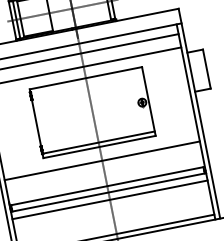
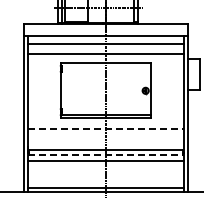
line: (102, 160) -> (106, 129), solid -> dashed
line: (109, 192) -> (106, 154), solid -> dashed

